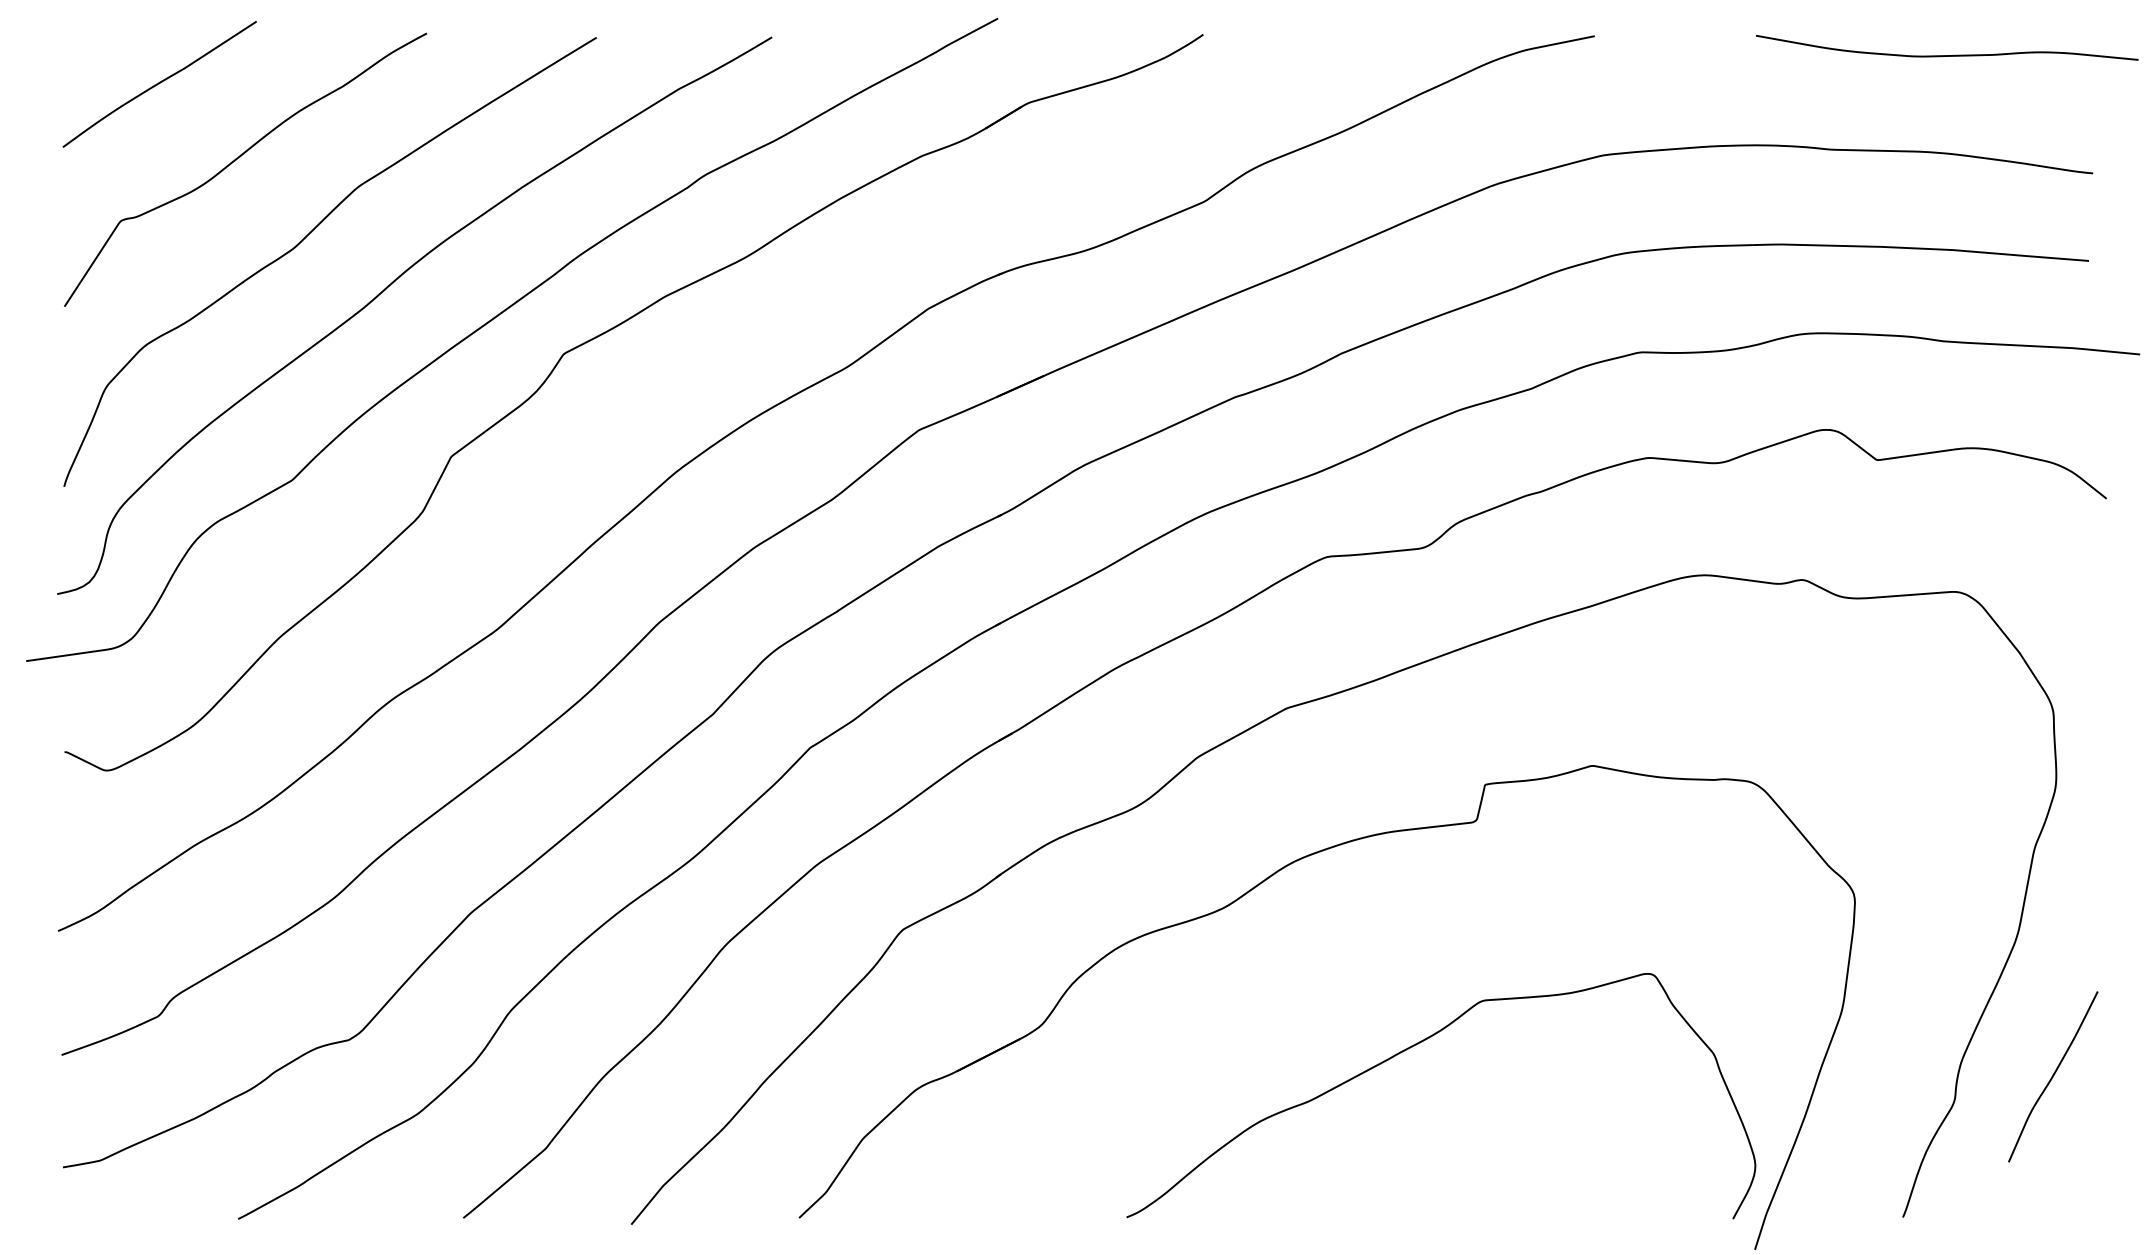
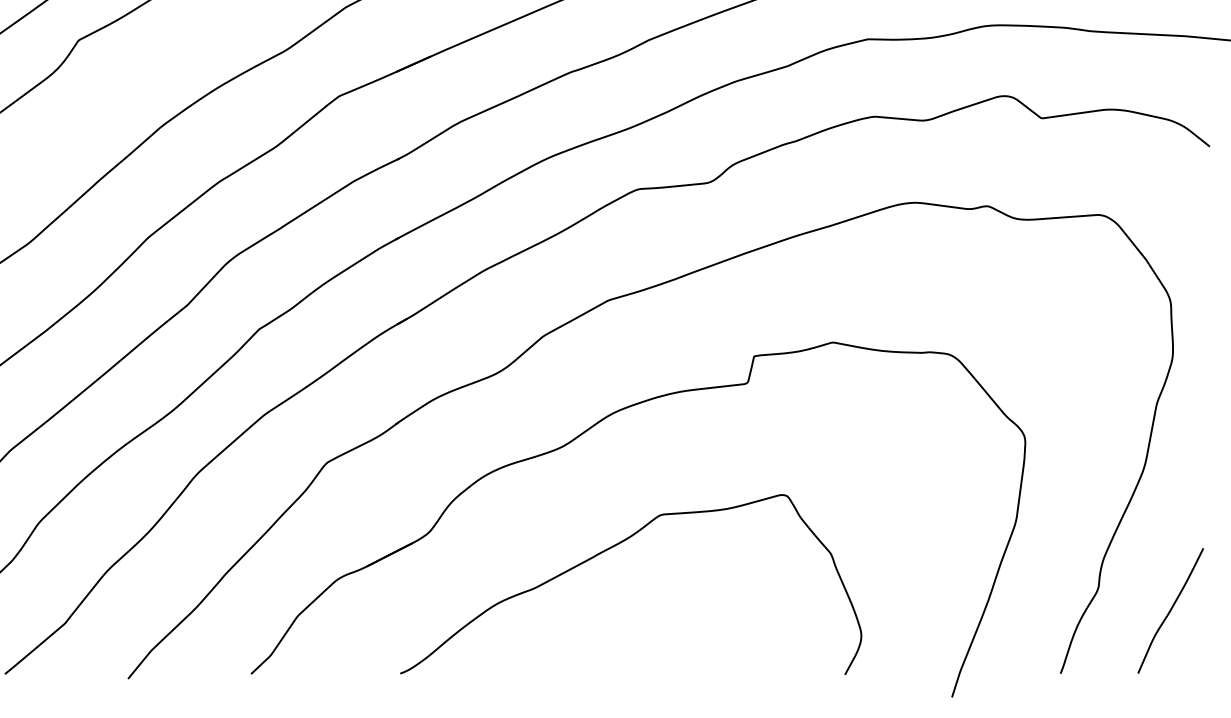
curve: (1416, 1045) -> (612, 547), moved
curve: (2053, 1076) -> (1170, 610), moved

